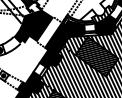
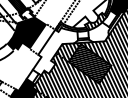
fill: (106, 25) -> (99, 32), removed
fill: (62, 44) -> (55, 51), removed

